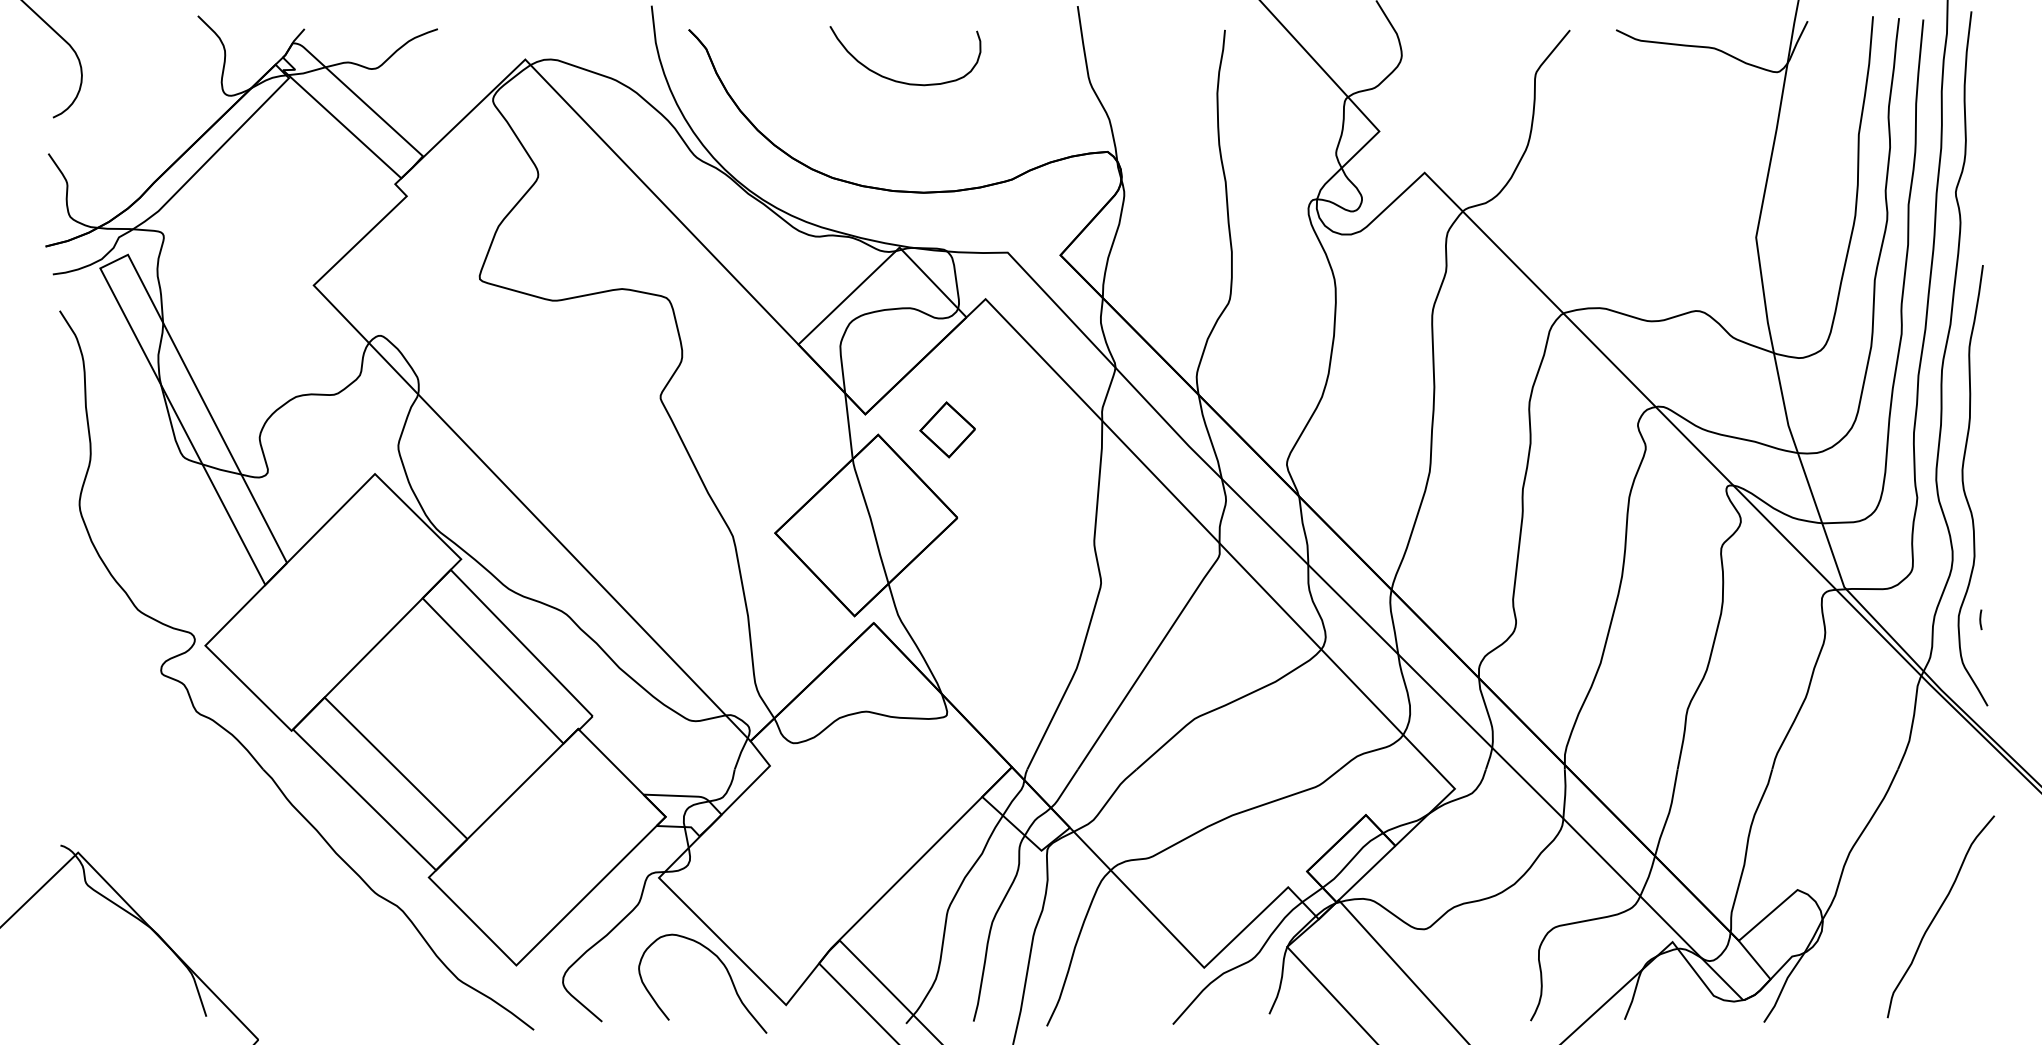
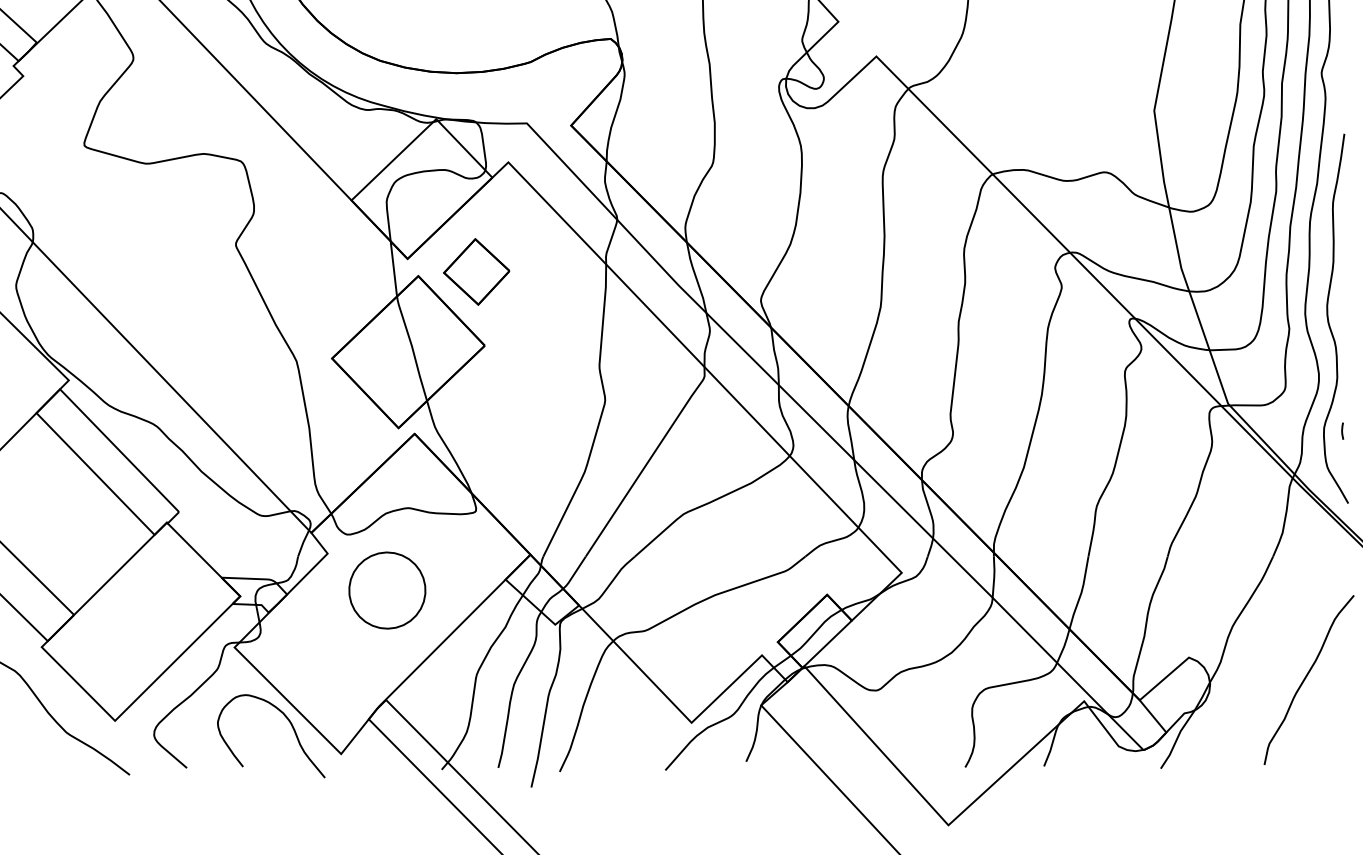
part: (947, 429) -> (476, 271), size x1.43
part: (841, 809) -> (387, 590), added

